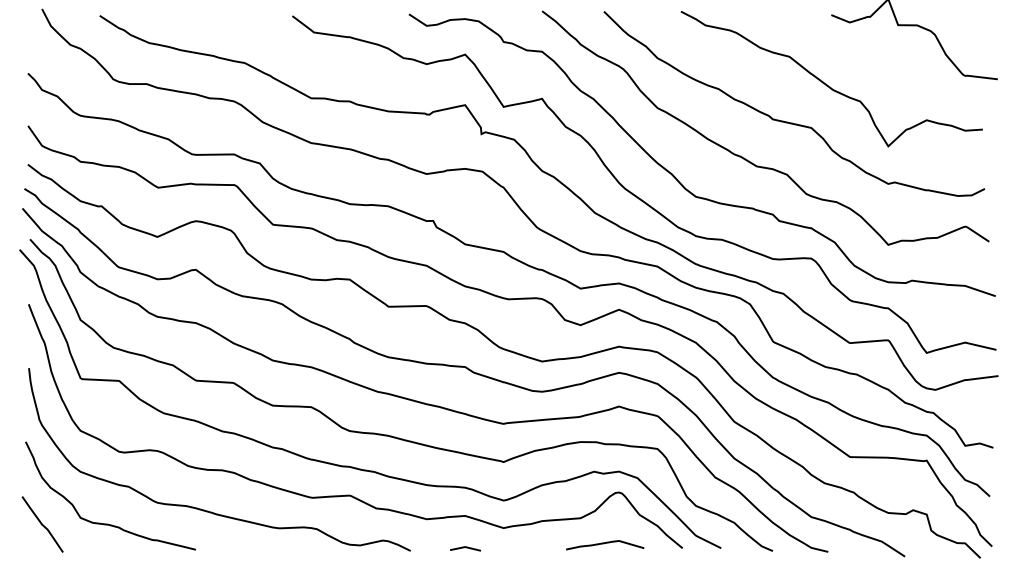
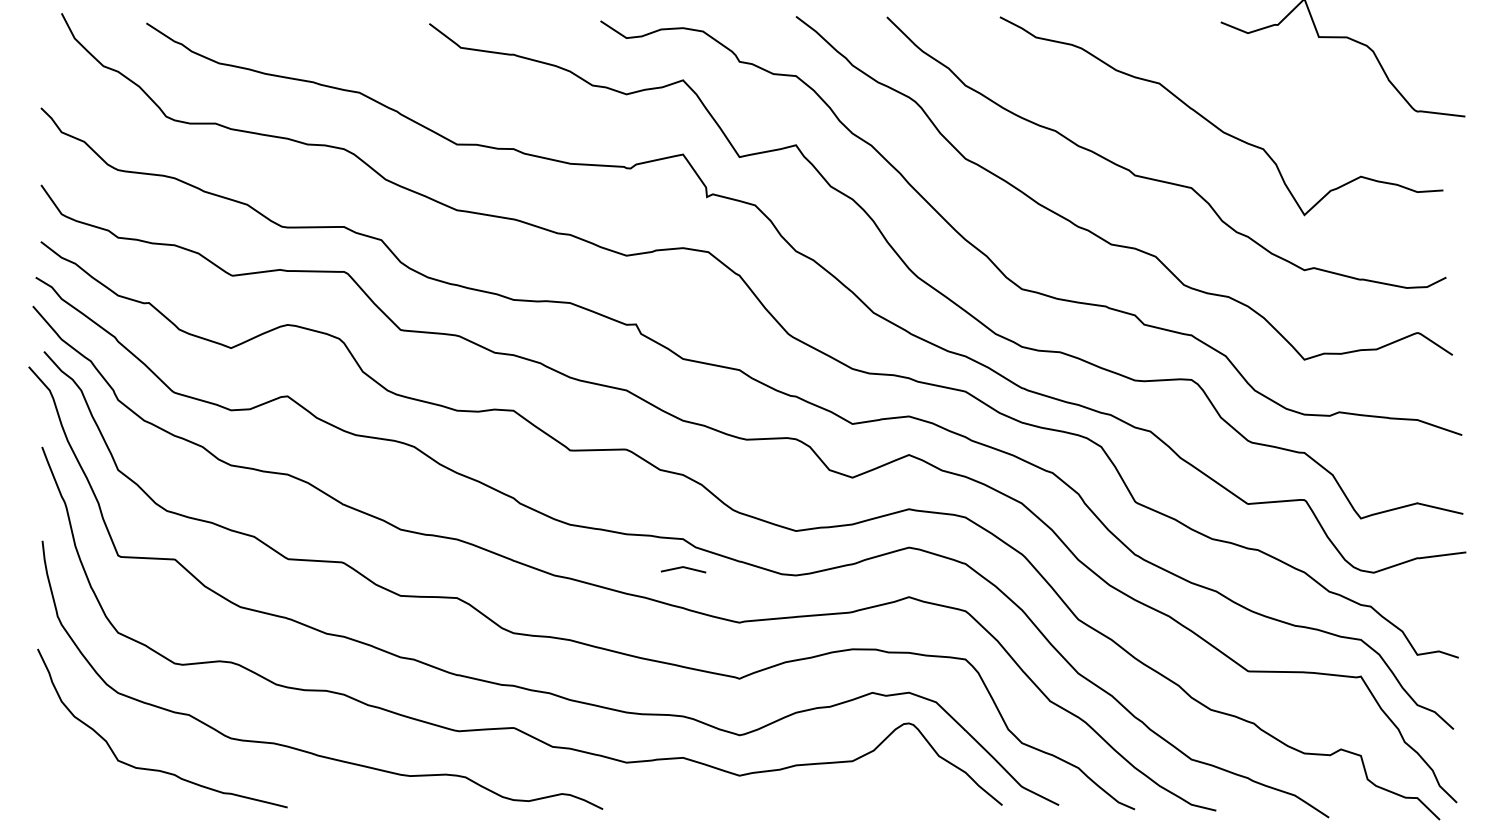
curve: (42, 524) -> (62, 770), removed
curve: (604, 544) -> (887, 799), removed
line: (465, 547) -> (683, 567), moved

